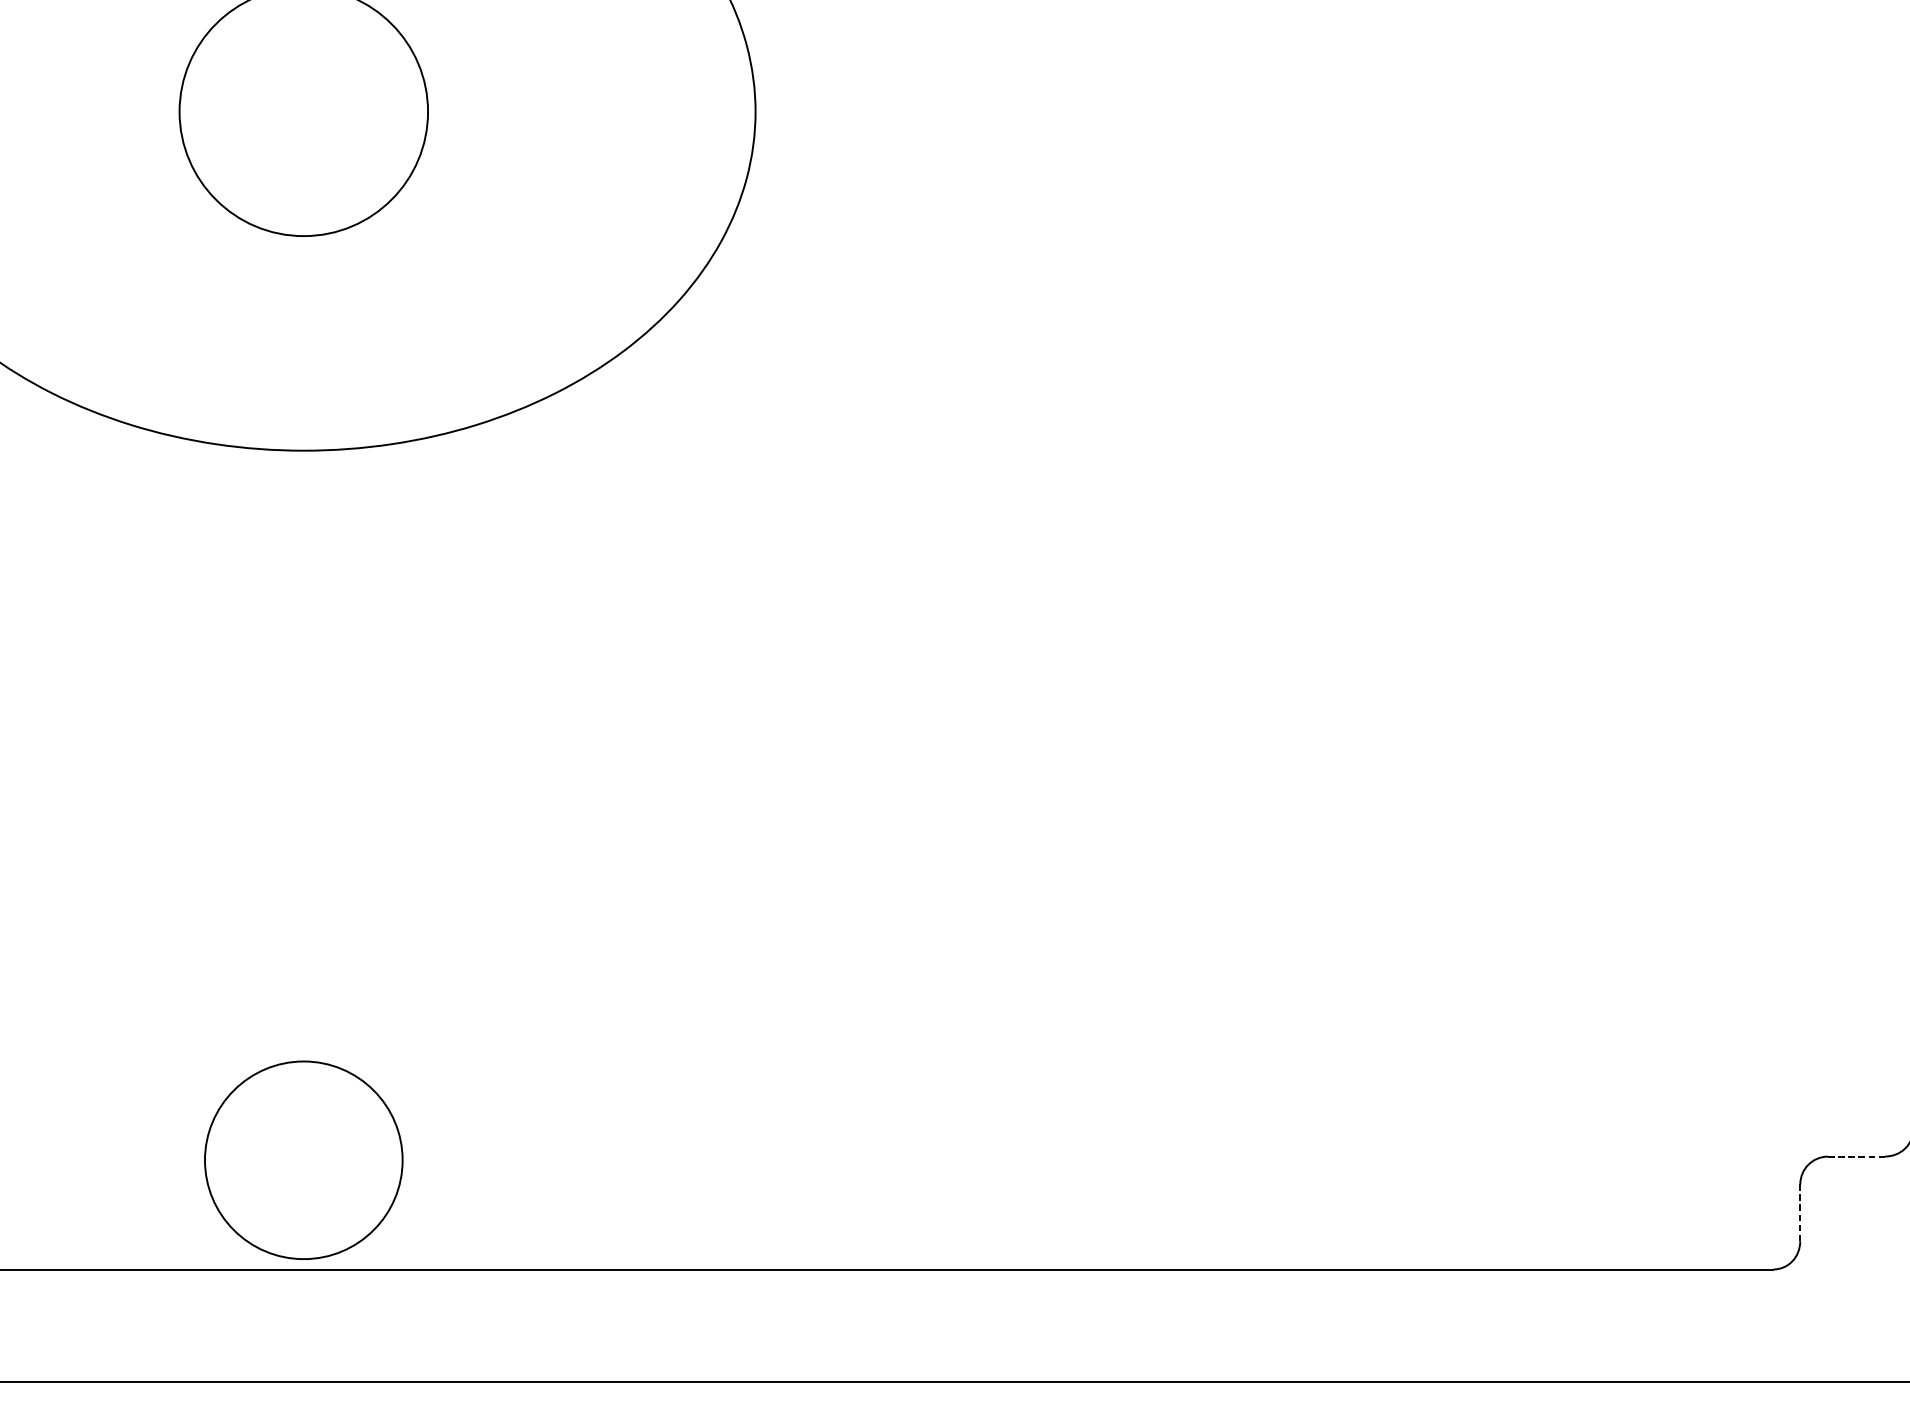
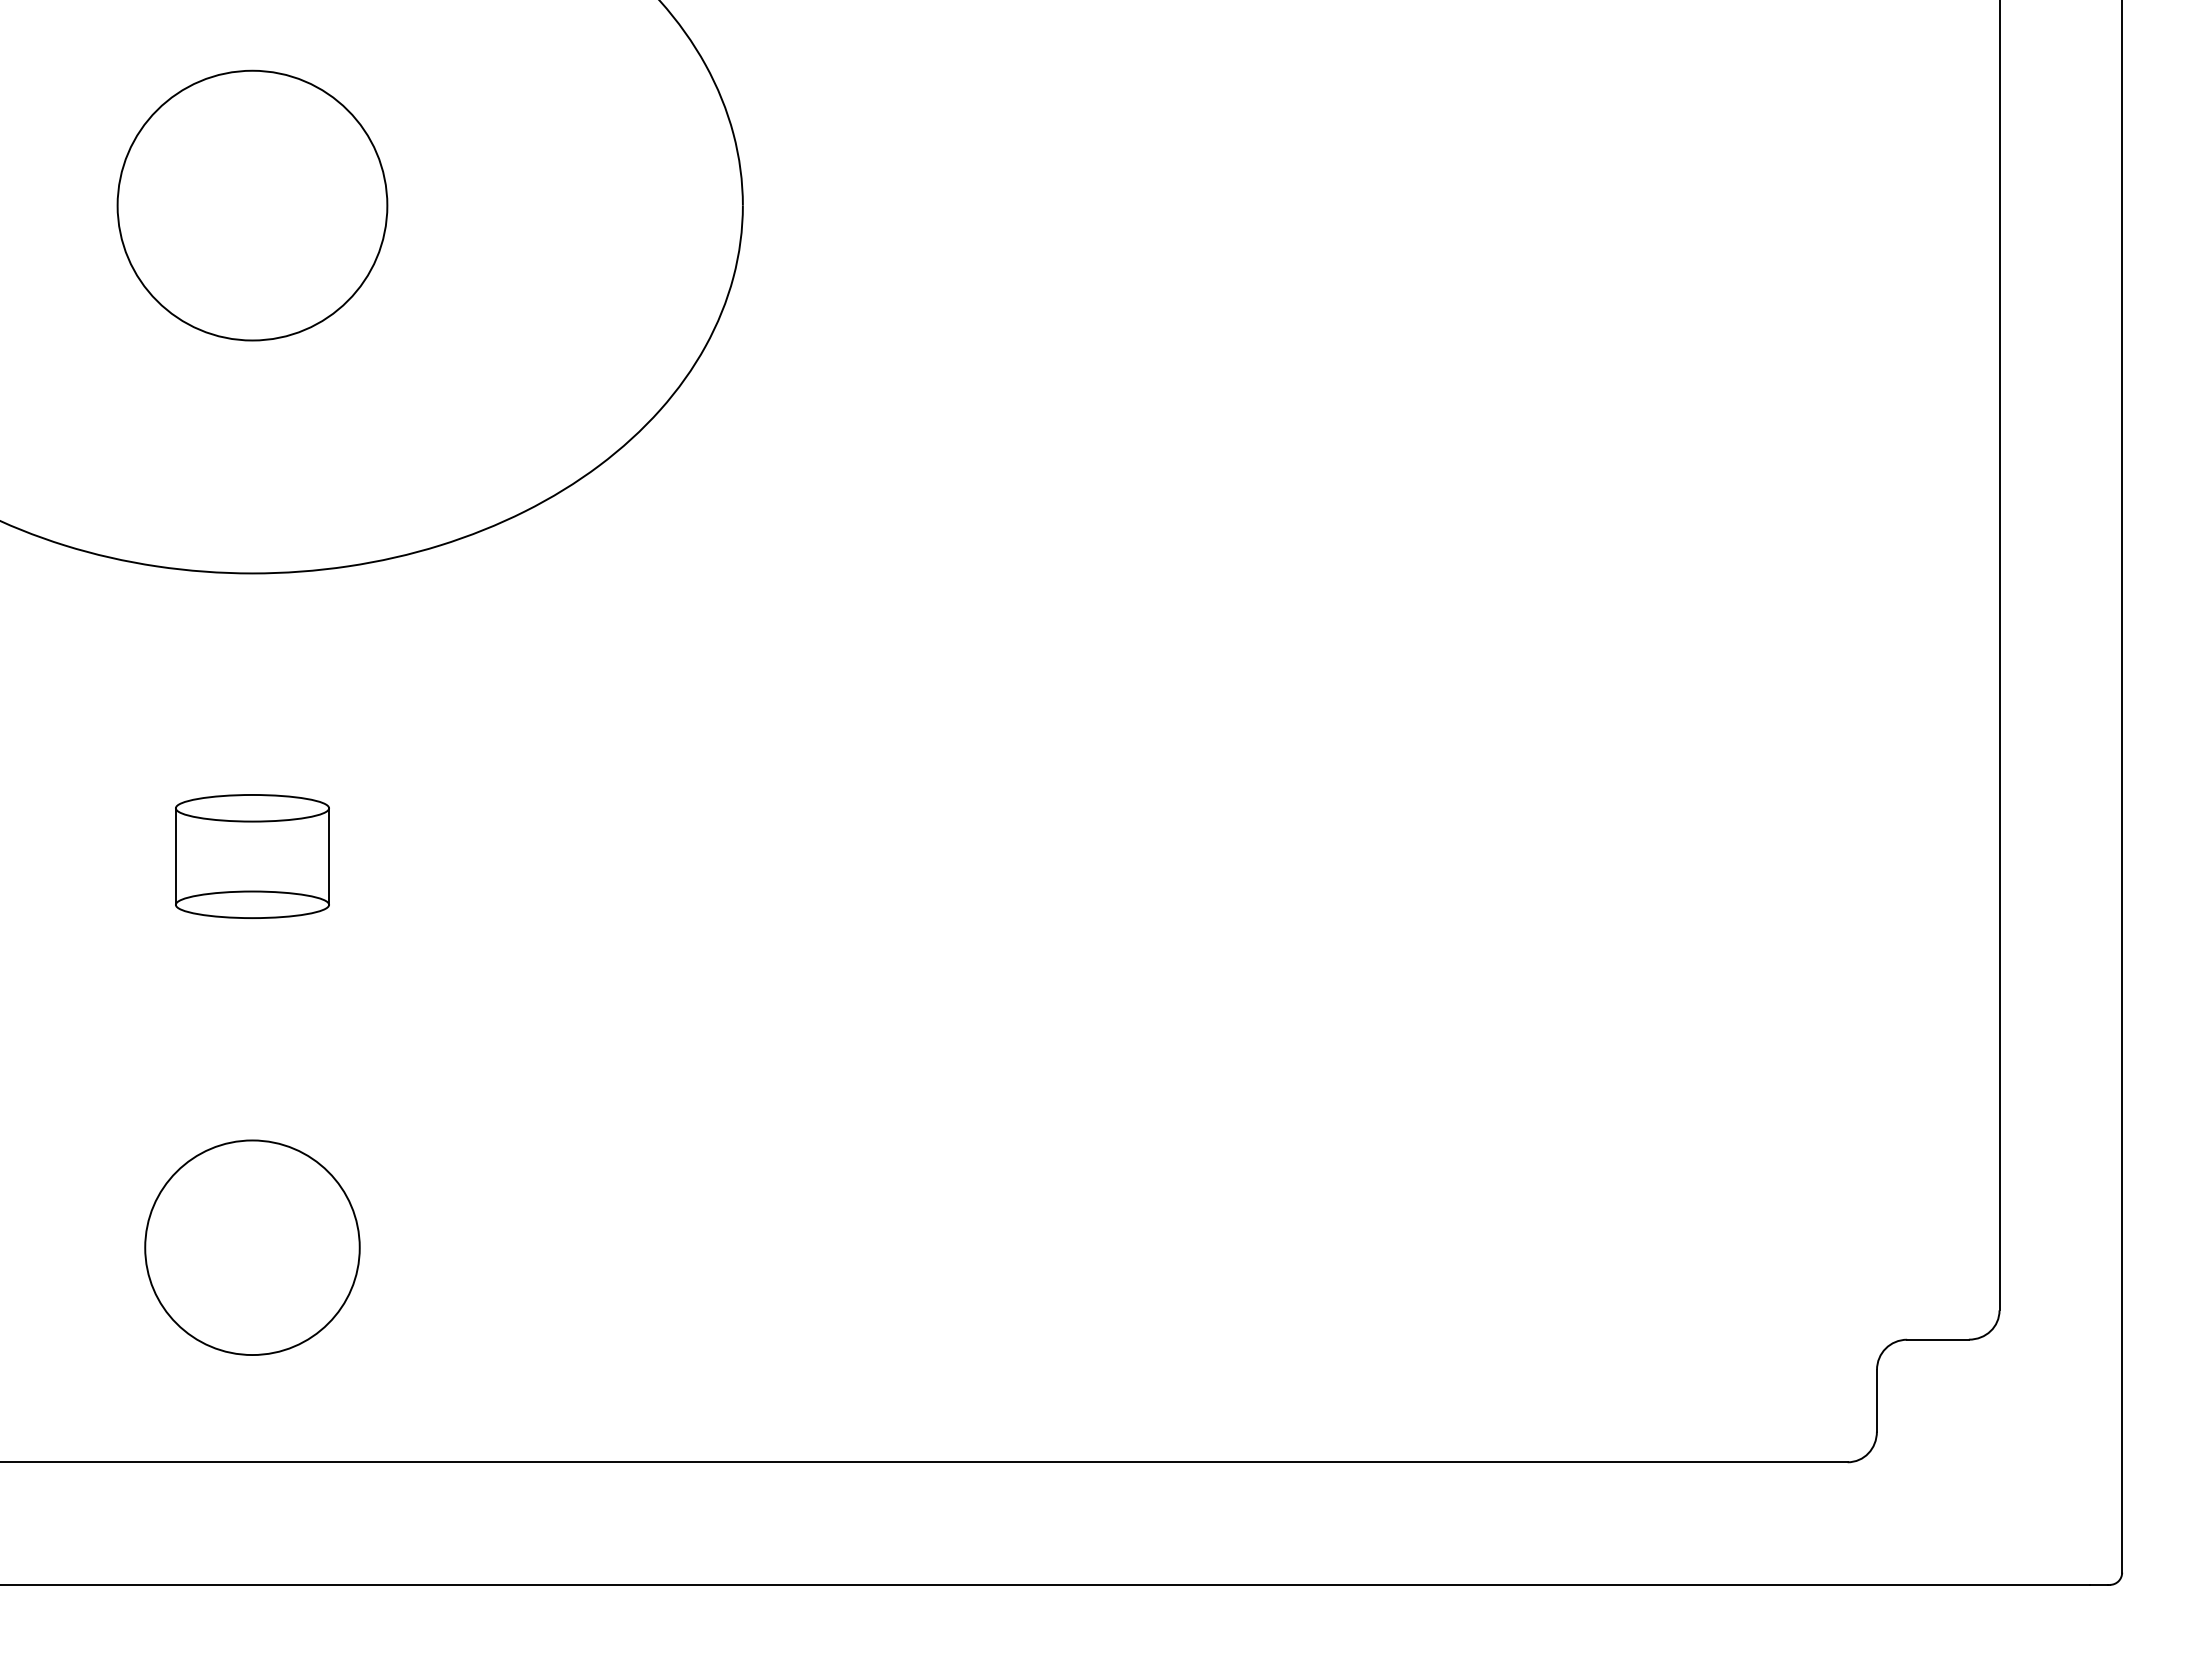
part: (303, 711) -> (252, 856), added
line: (1856, 1156) -> (1938, 1339), dashed -> solid
circle: (303, 1160) -> (252, 1247), moved
line: (1799, 1212) -> (1876, 1400), dashed -> solid

